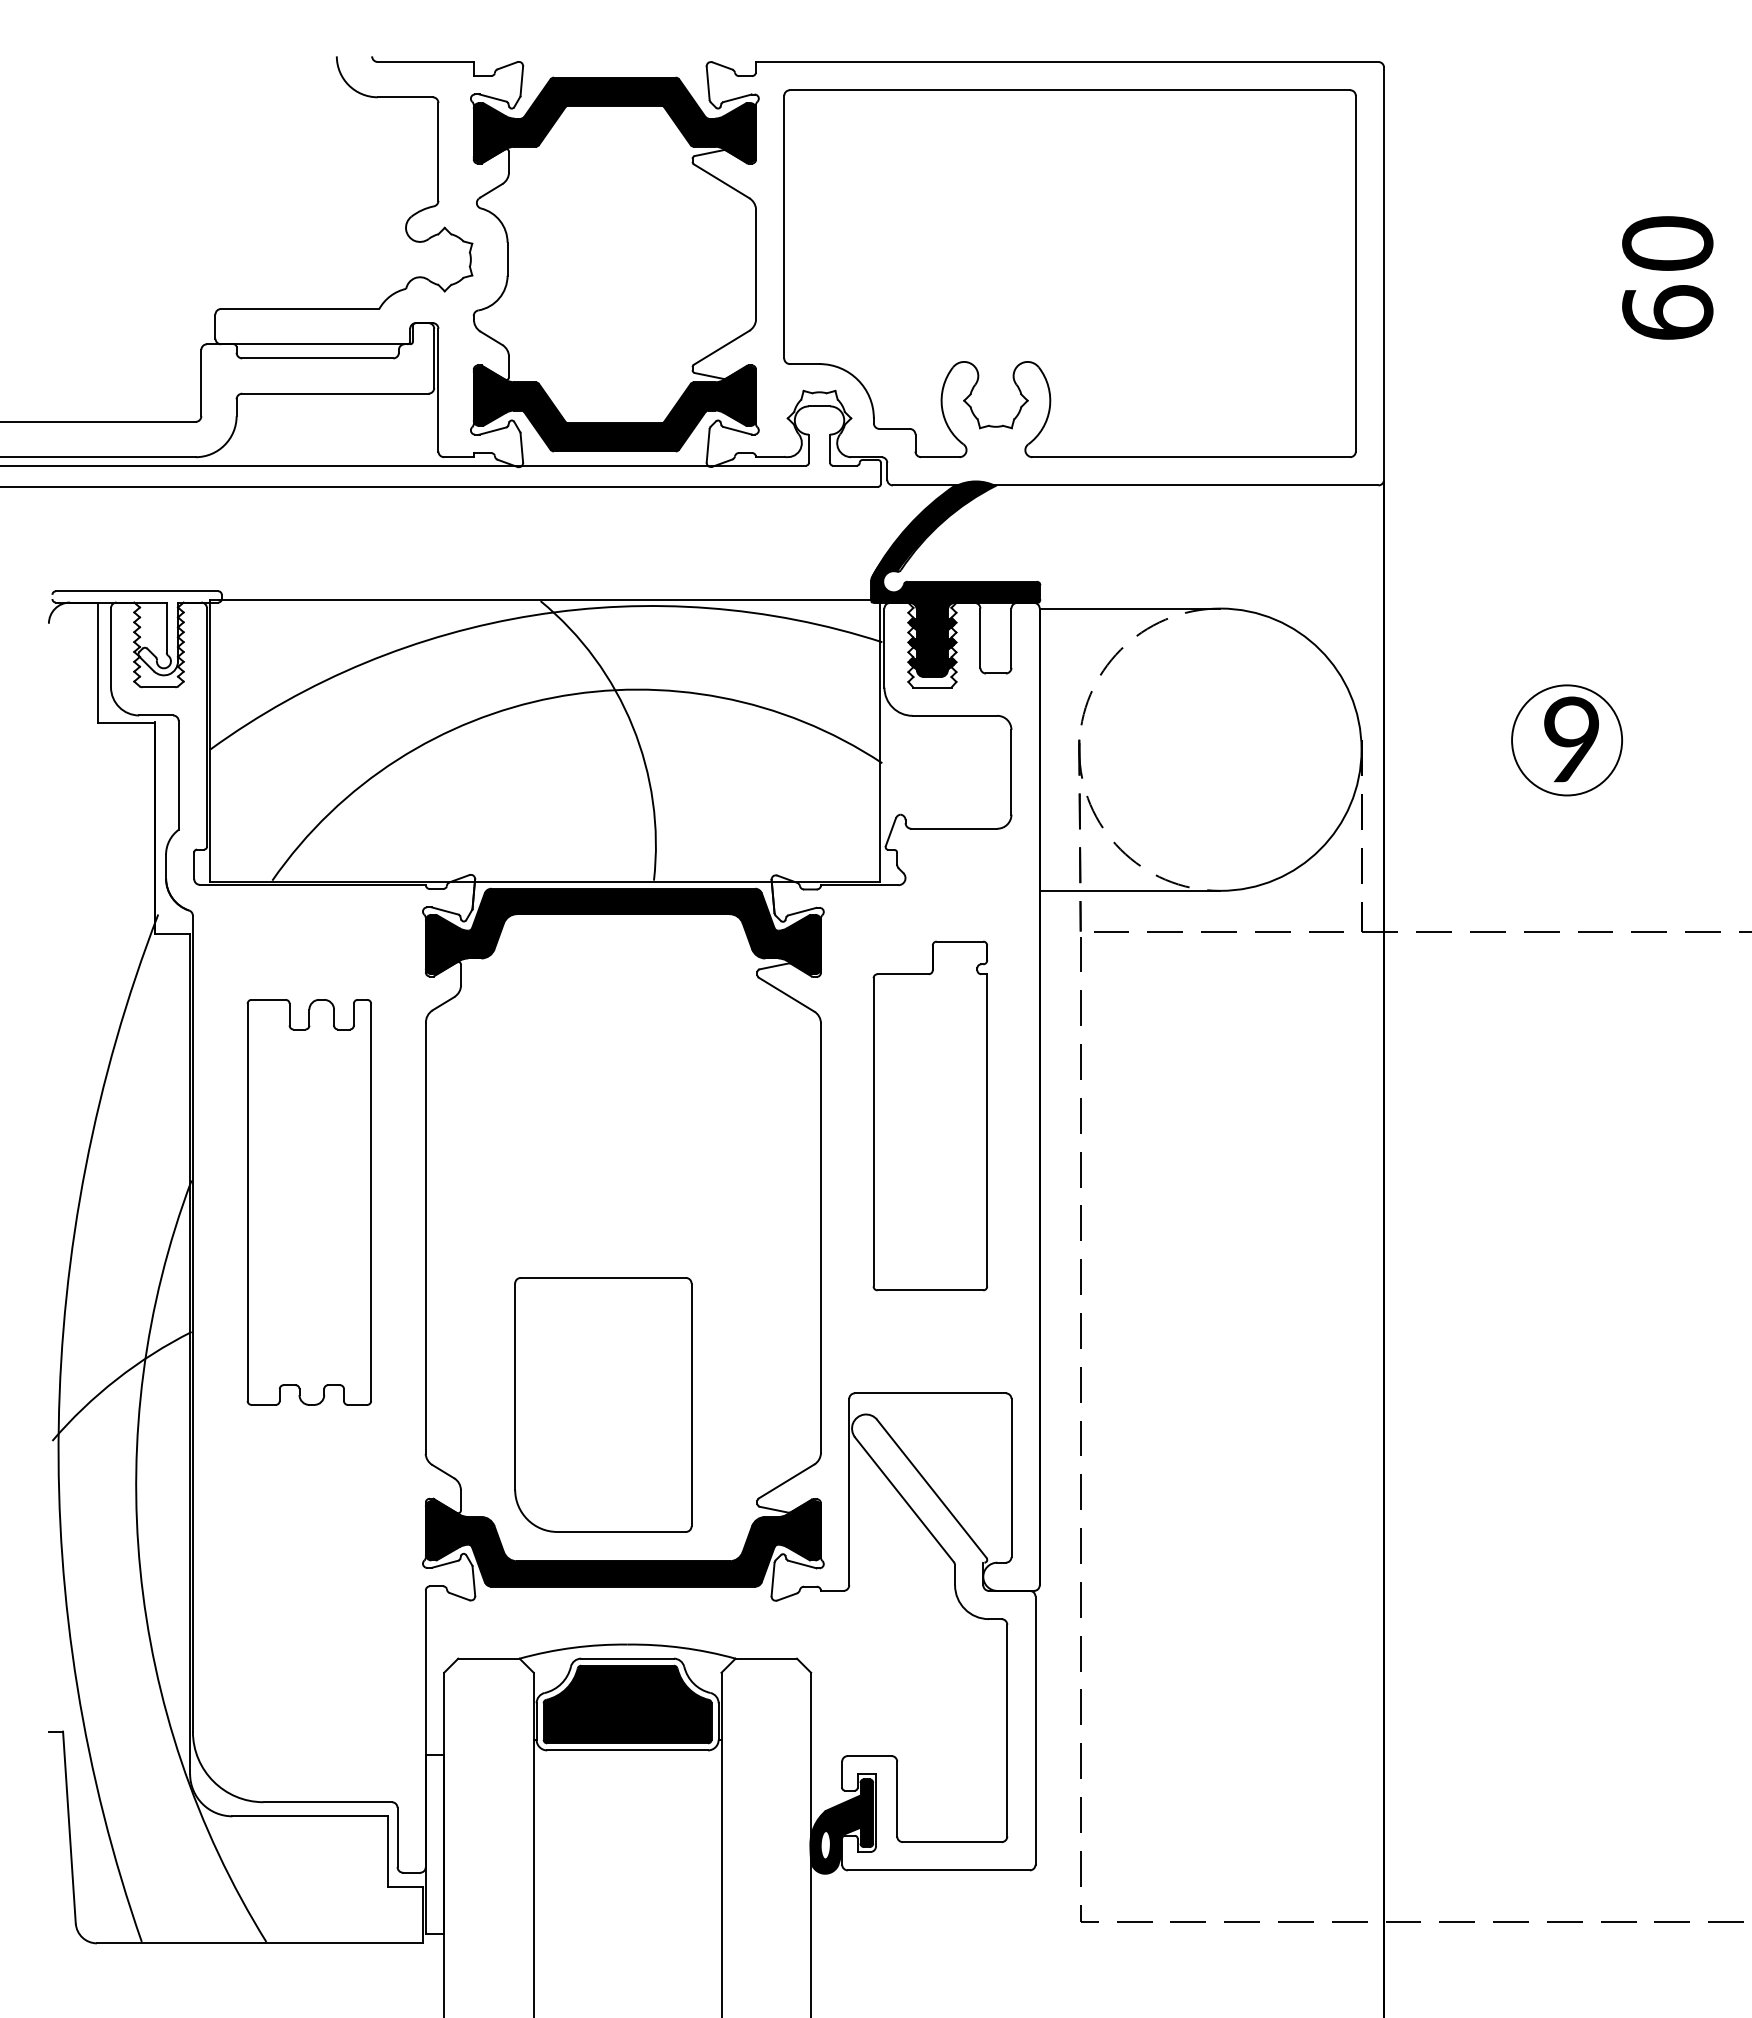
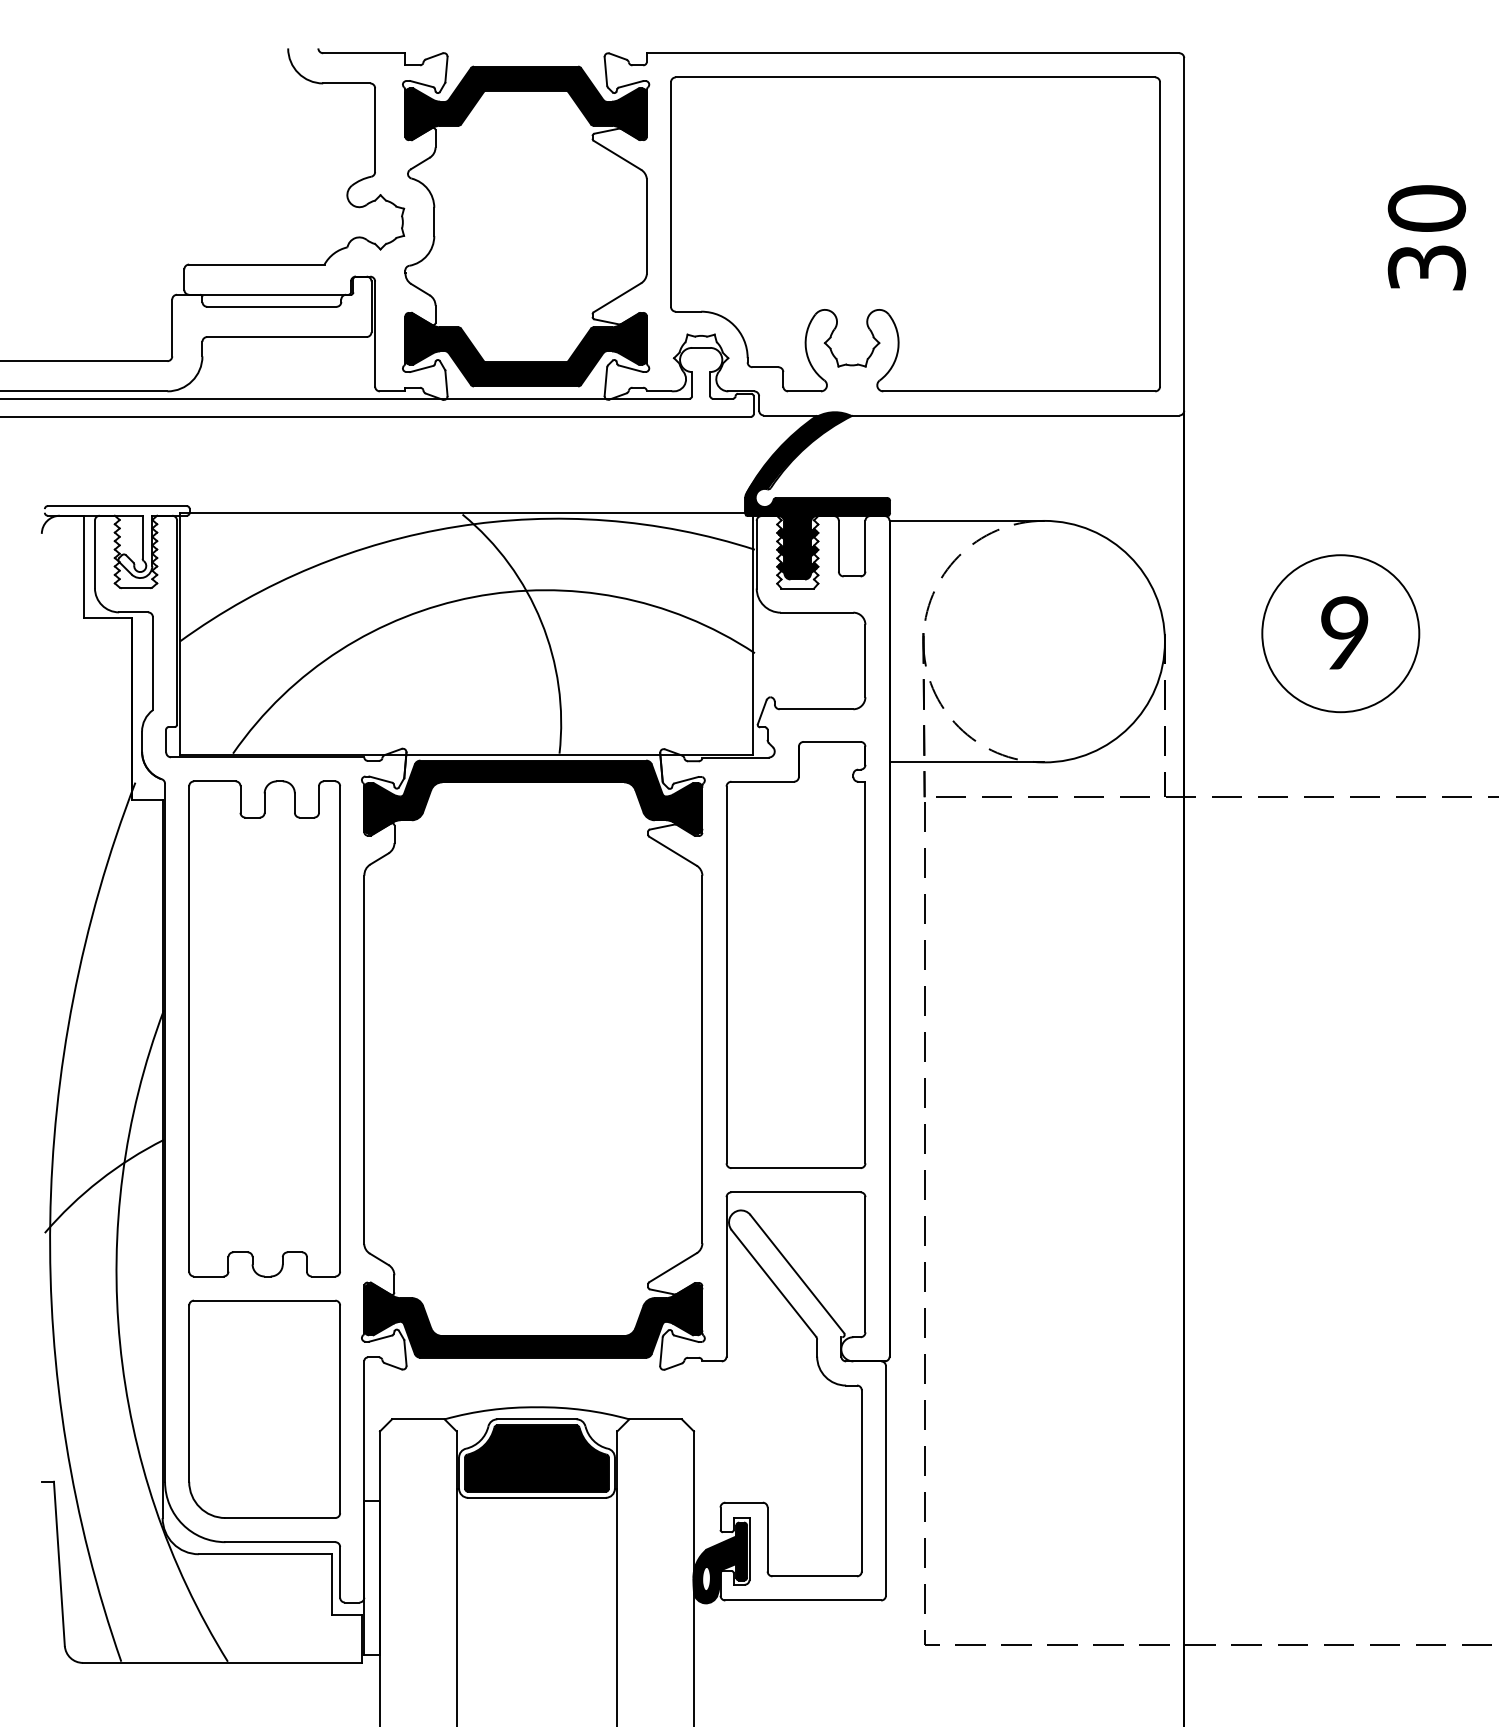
text: (1667, 312) -> (1426, 267), 60 -> 30
circle: (1566, 740) -> (1340, 633), size x1.67
part: (930, 1115) -> (796, 954), size x1.43
part: (309, 1202) -> (264, 1029), size x1.43
part: (603, 1404) -> (264, 1408), moved

